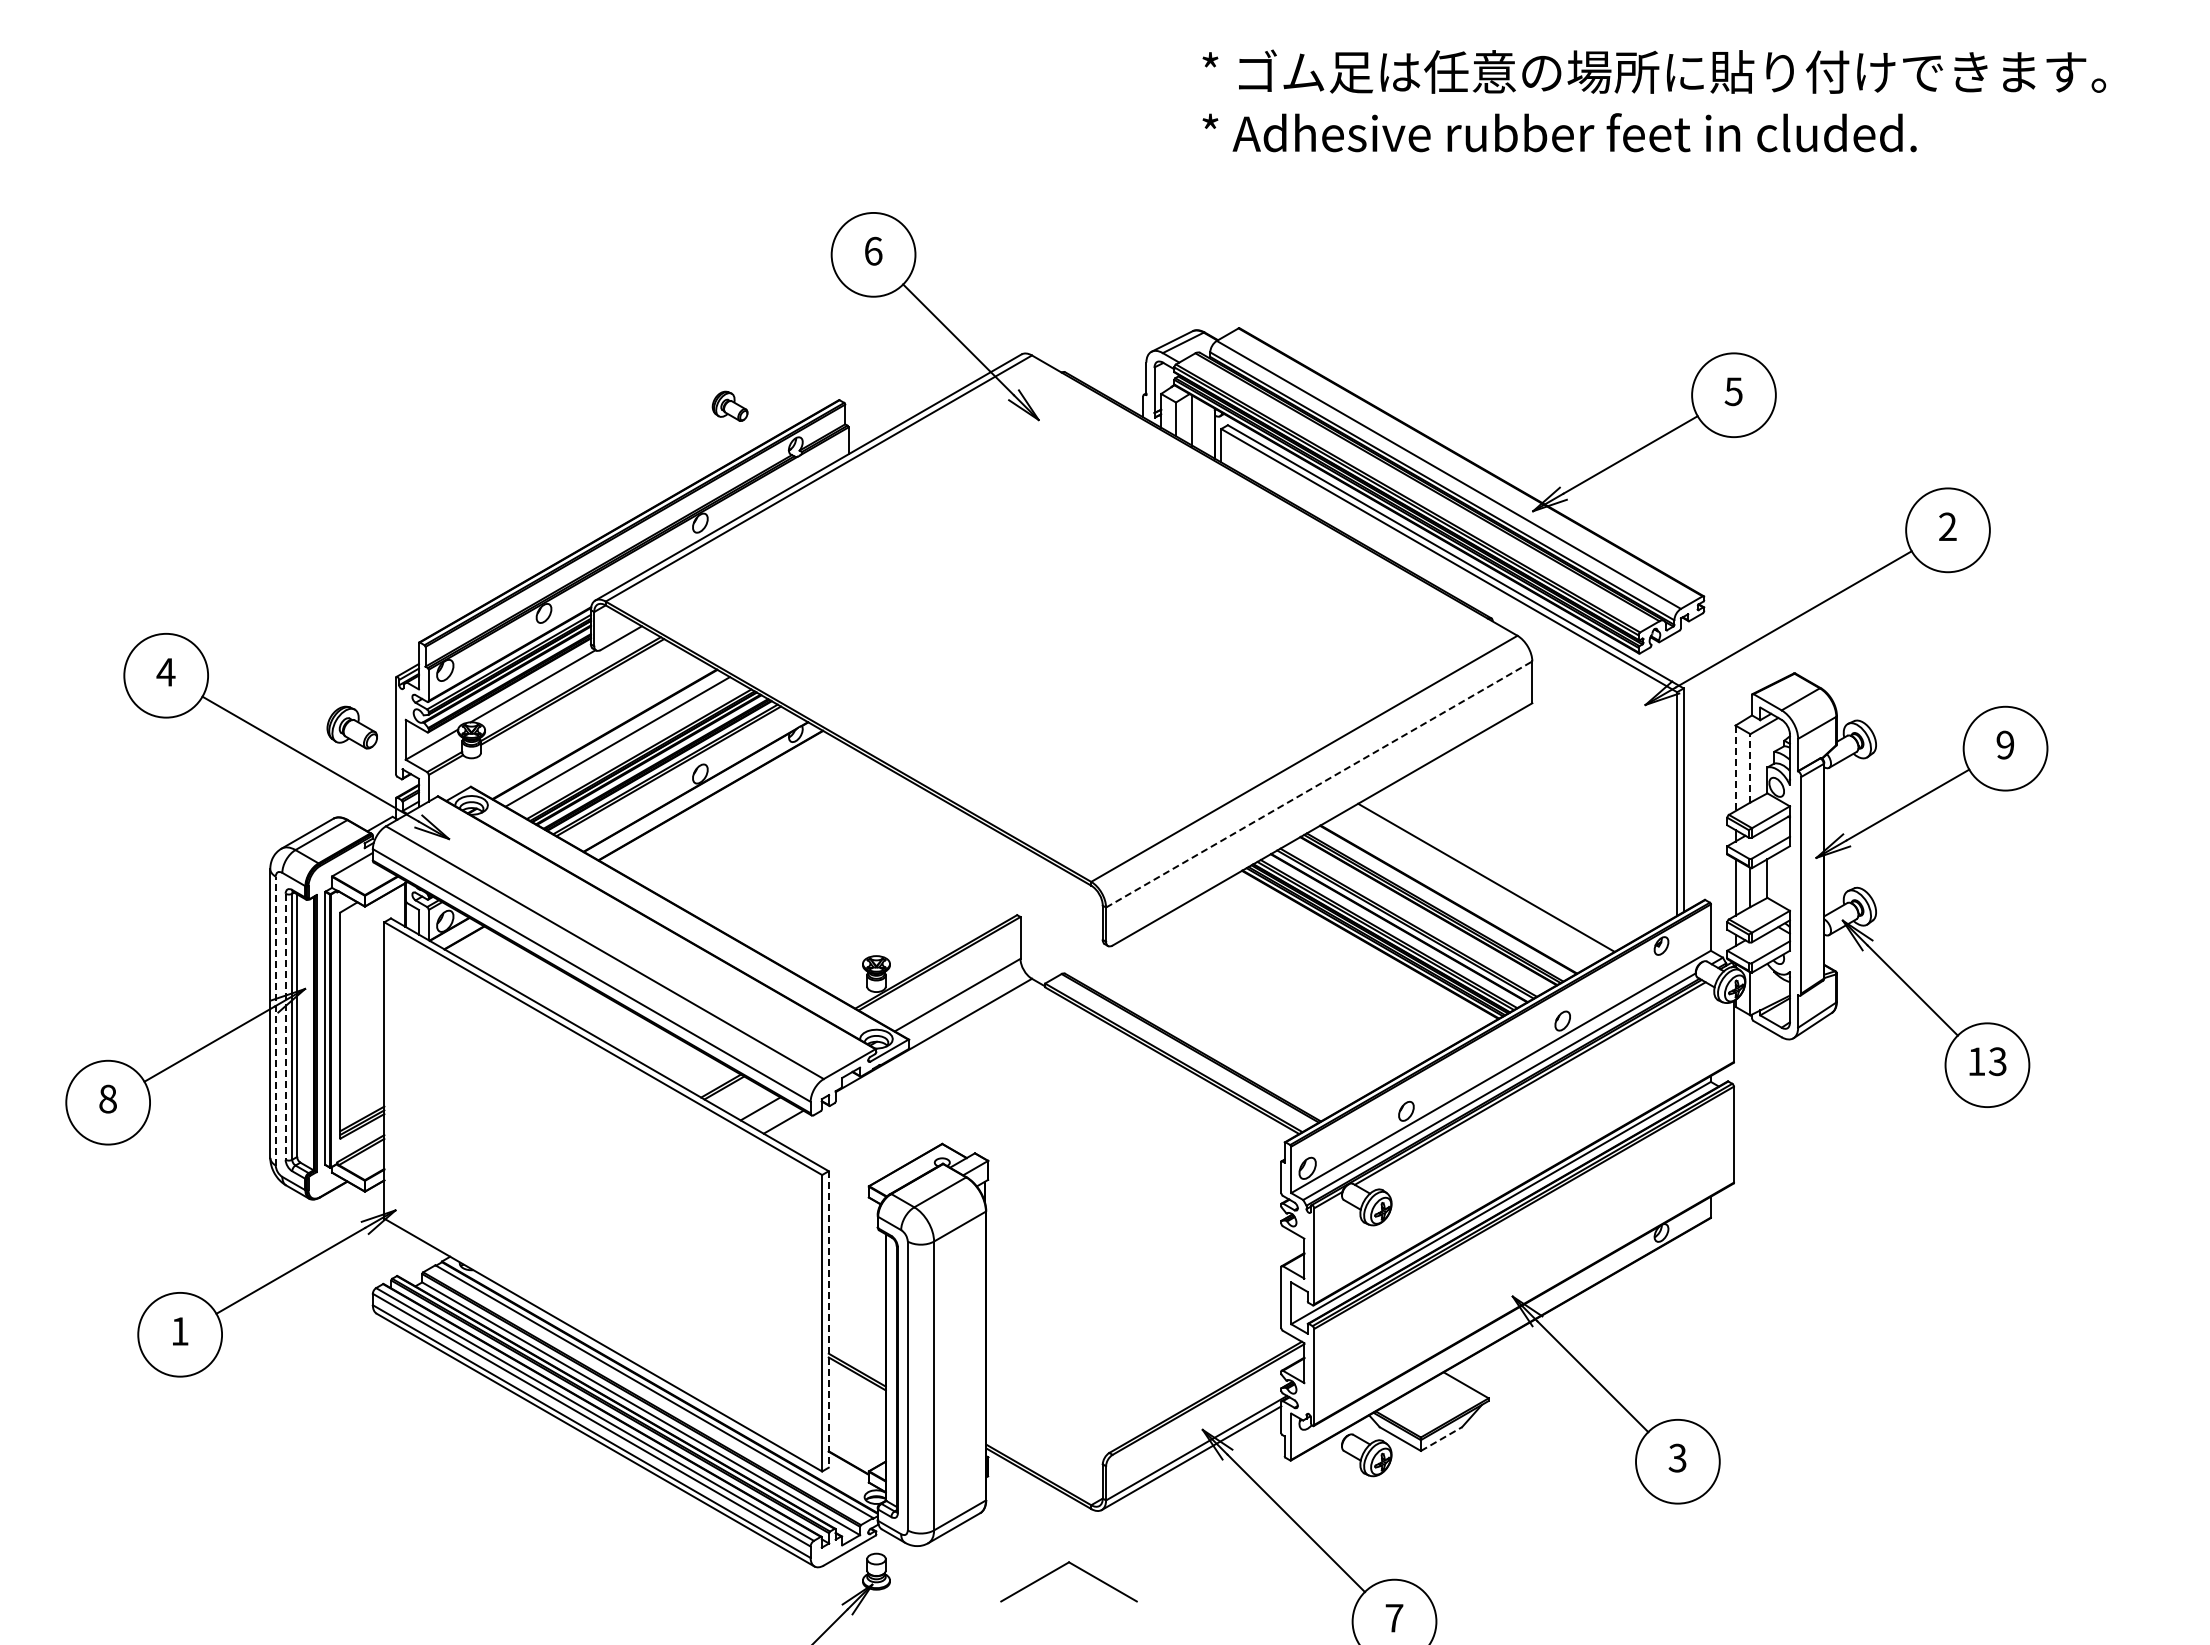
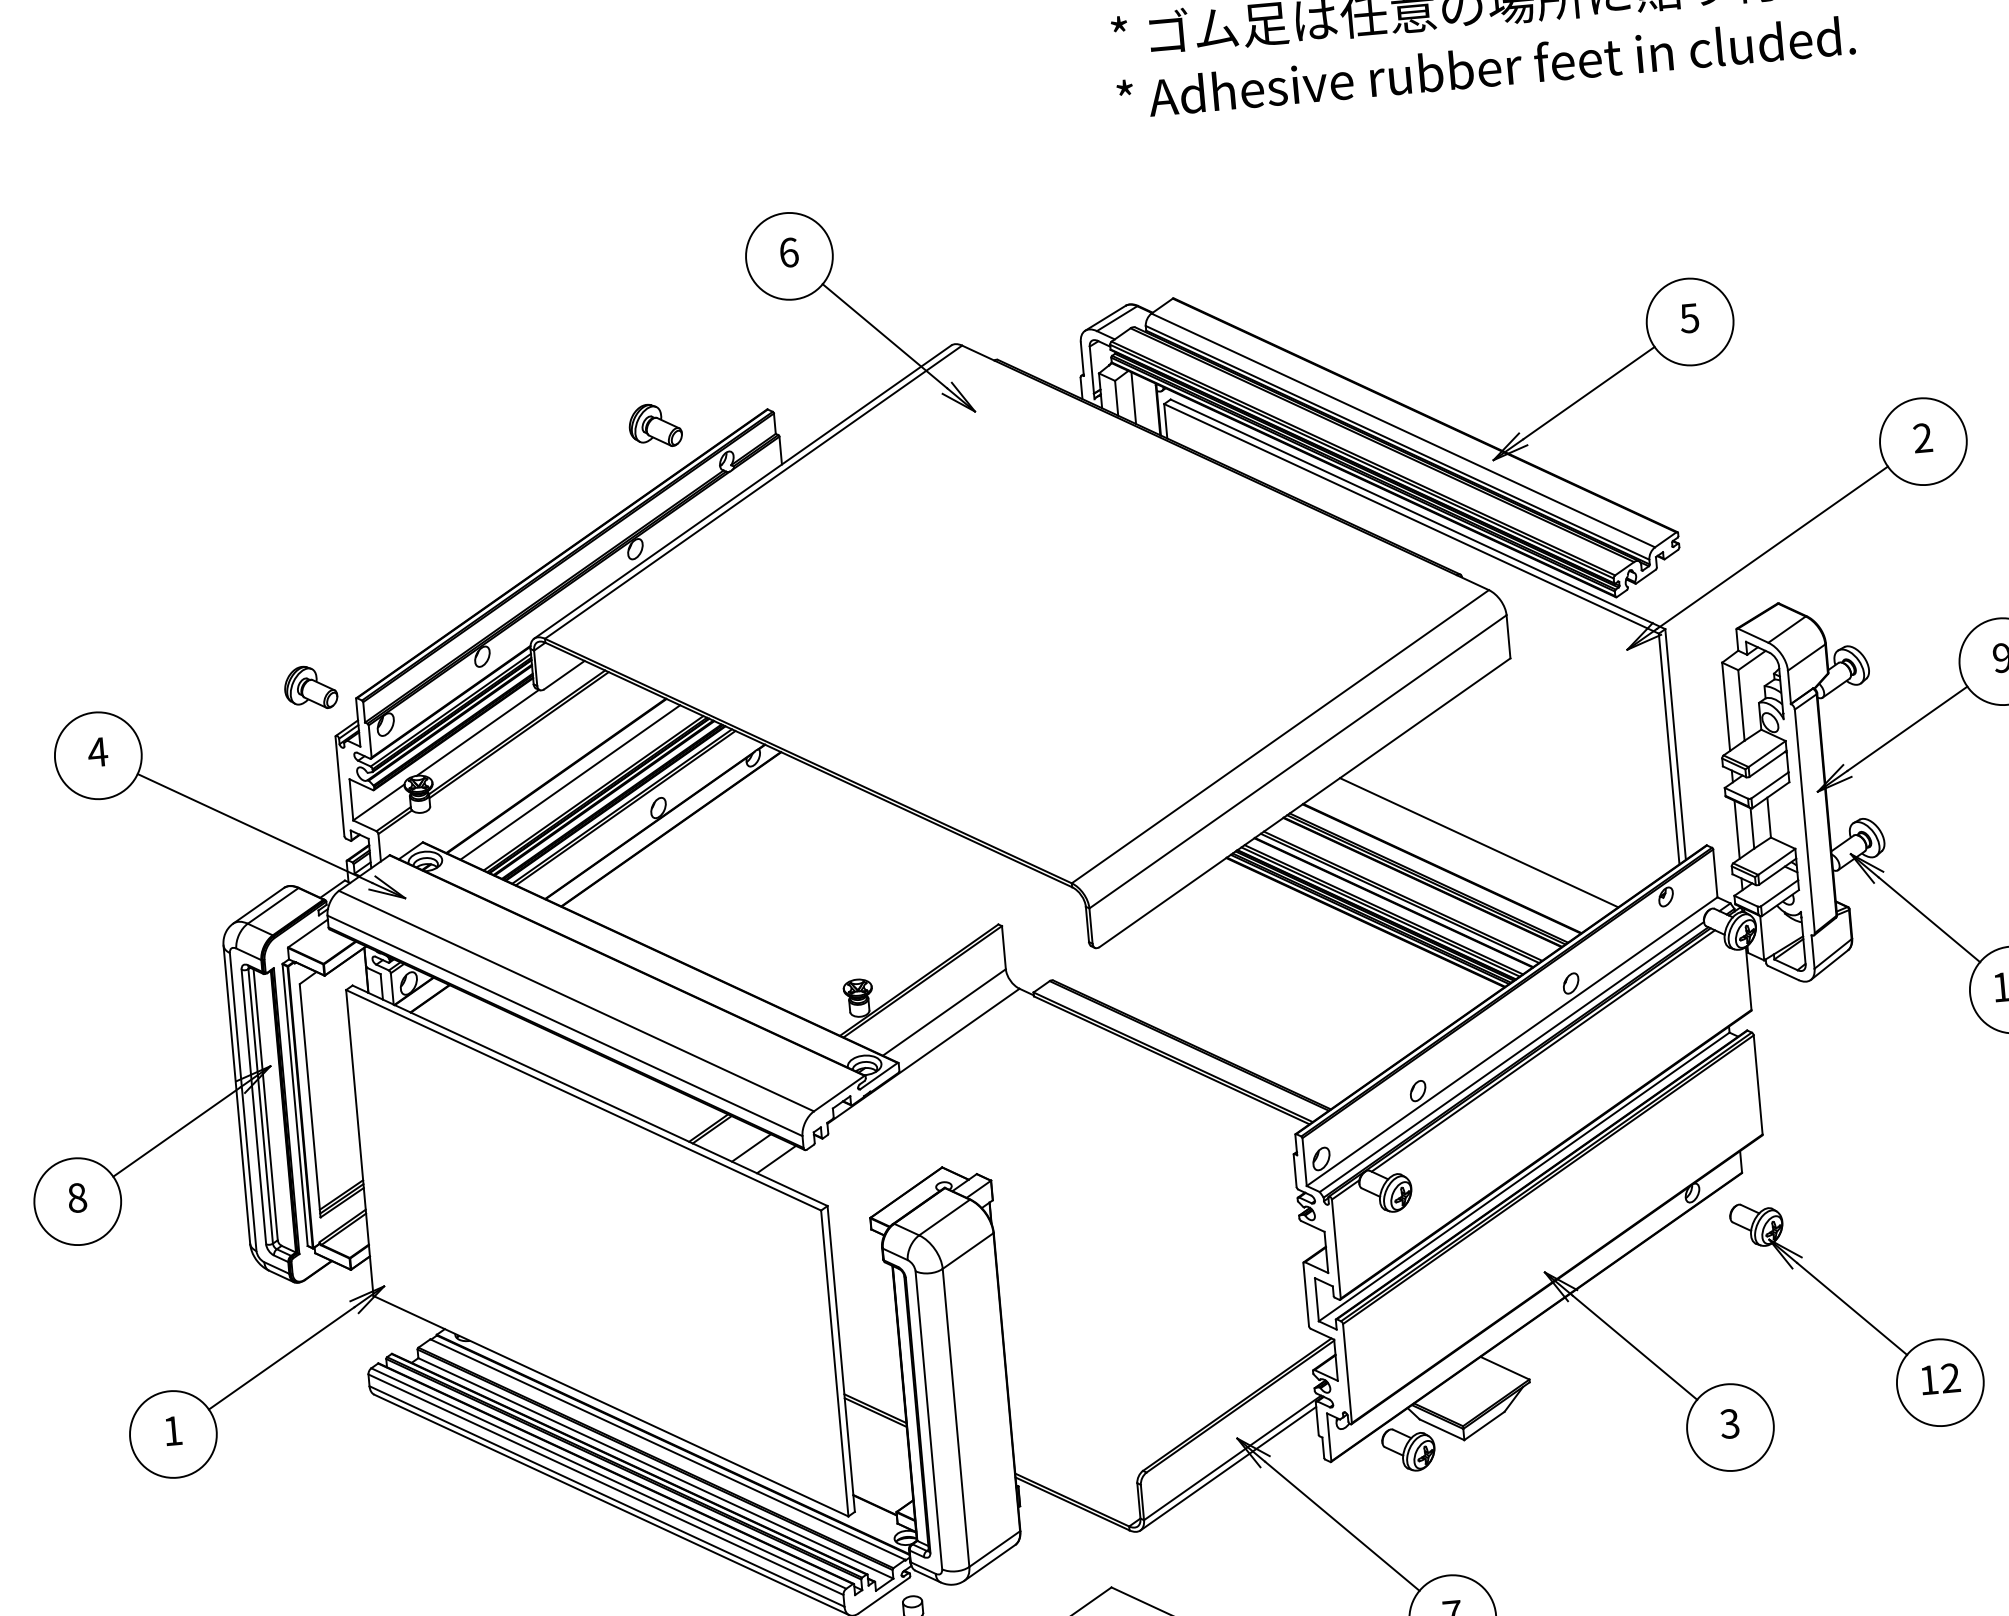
part: (729, 406) -> (654, 426), size x1.43
part: (351, 727) -> (309, 687), moved
line: (1750, 767) -> (1741, 704), dashed -> solid
line: (1735, 768) -> (1726, 706), dashed -> solid
line: (1319, 784) -> (1298, 761), dashed -> solid
line: (275, 1020) -> (242, 1101), dashed -> solid
line: (285, 1027) -> (253, 1107), dashed -> solid
line: (828, 1319) -> (840, 1359), dashed -> solid
part: (1810, 1363) -> (1858, 1314), added
line: (1441, 1439) -> (1484, 1426), dashed -> solid

